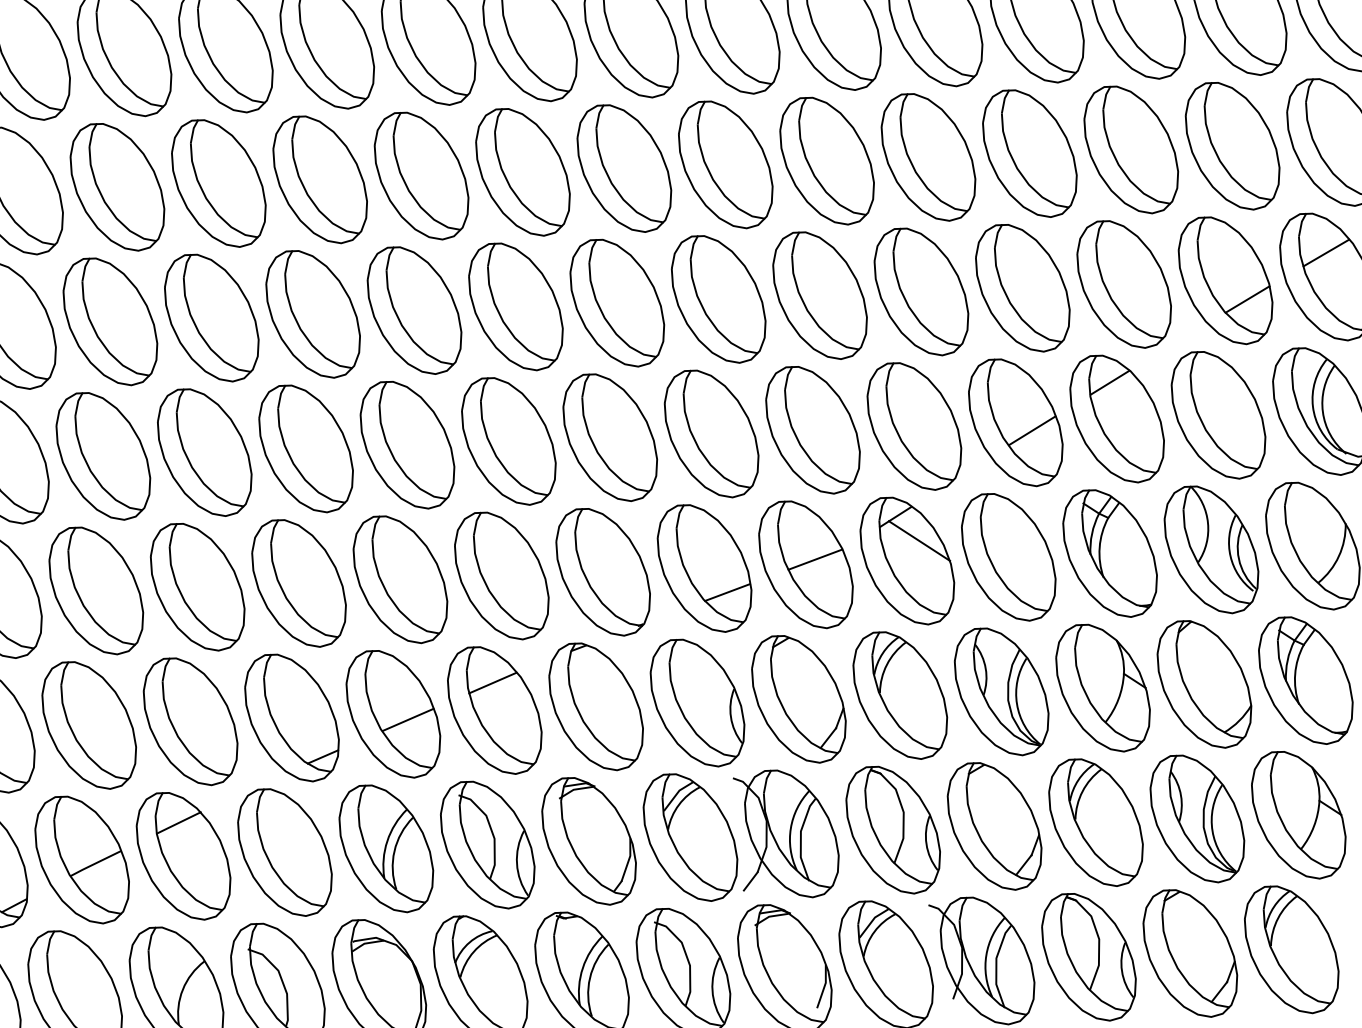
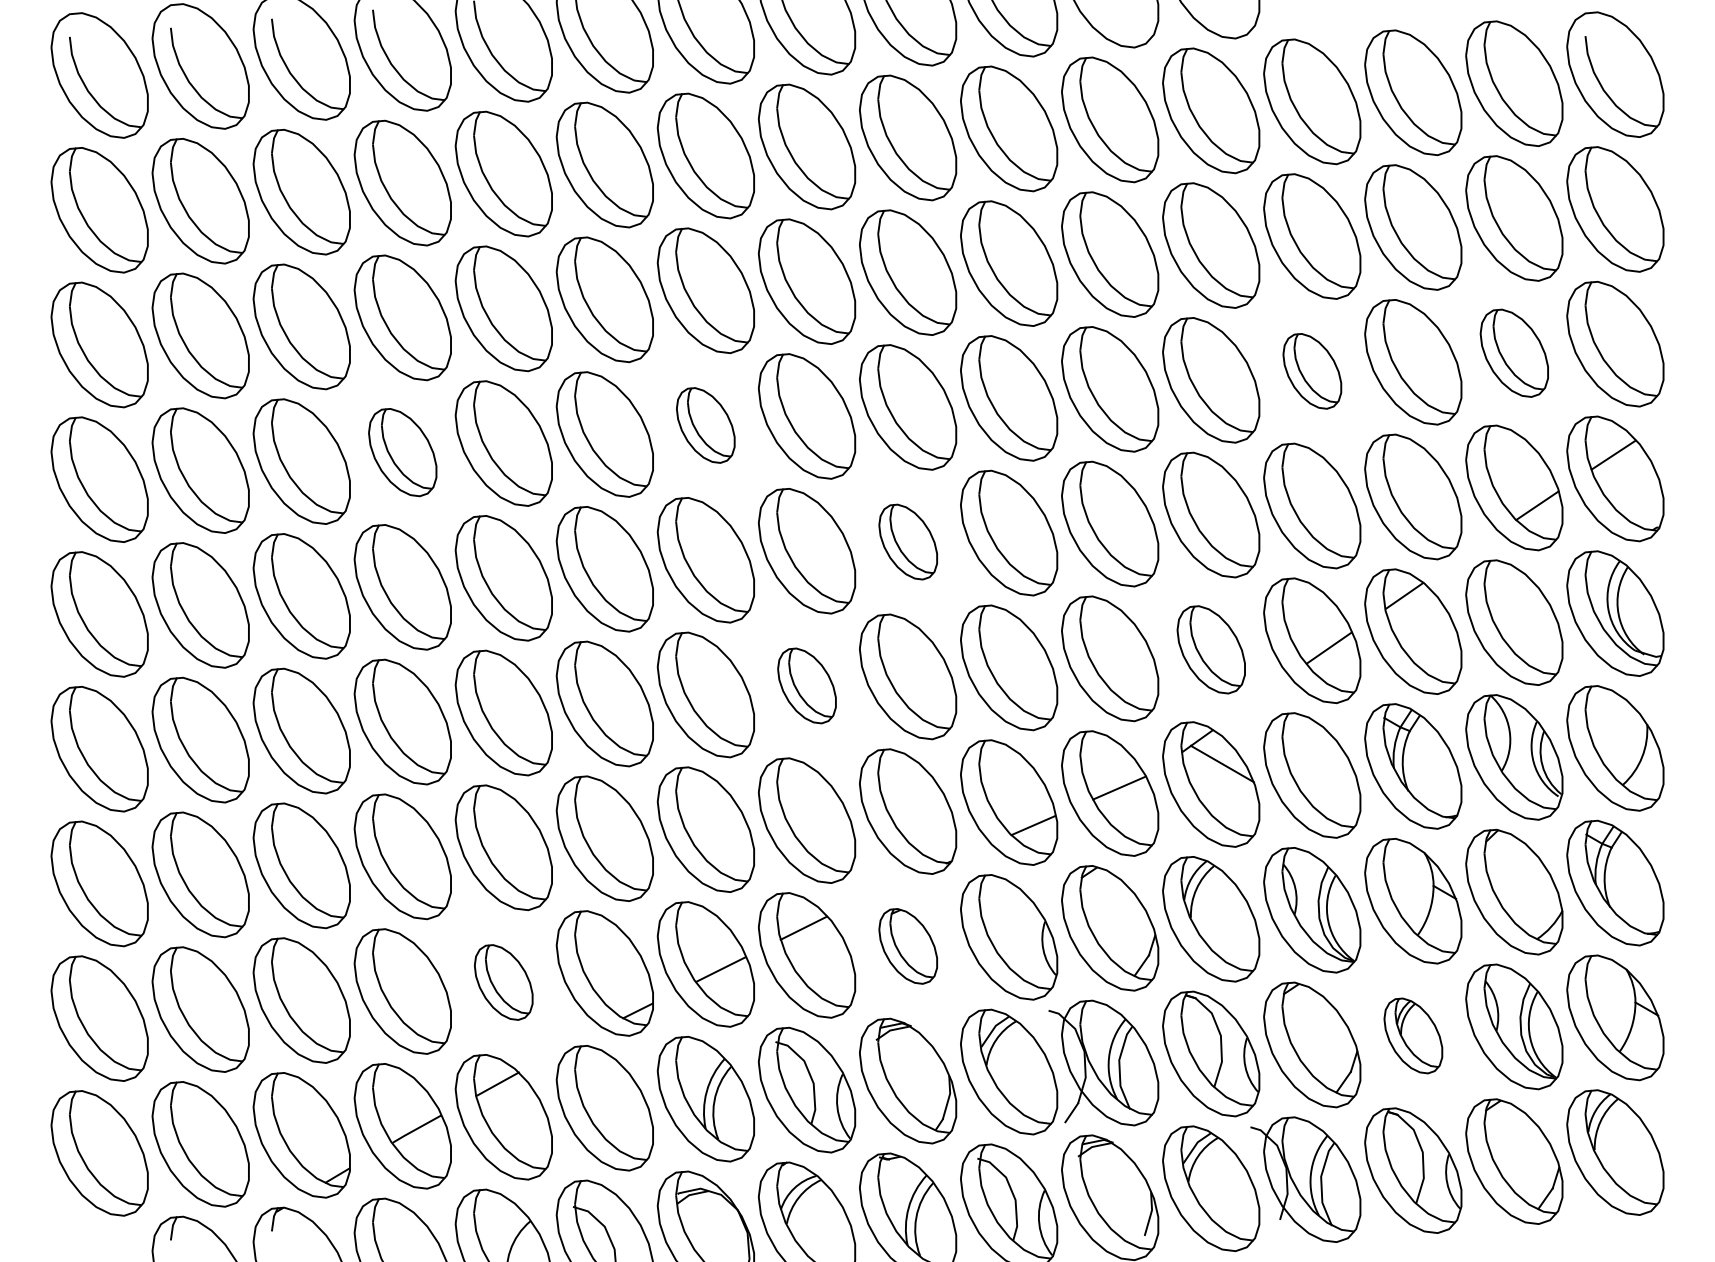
part: (1232, 146) -> (1514, 353), size x0.7
part: (1029, 153) -> (1312, 371), size x0.6
part: (420, 175) -> (705, 425), size x0.6
part: (116, 187) -> (402, 452), size x0.7
part: (617, 302) -> (908, 541), size x0.6
part: (914, 426) -> (1211, 649), size x0.7
part: (508, 440) -> (806, 685), size x0.6
part: (596, 706) -> (908, 946), size x0.6
part: (190, 721) -> (503, 982), size x0.6
part: (1096, 822) -> (1413, 1035), size x0.6

